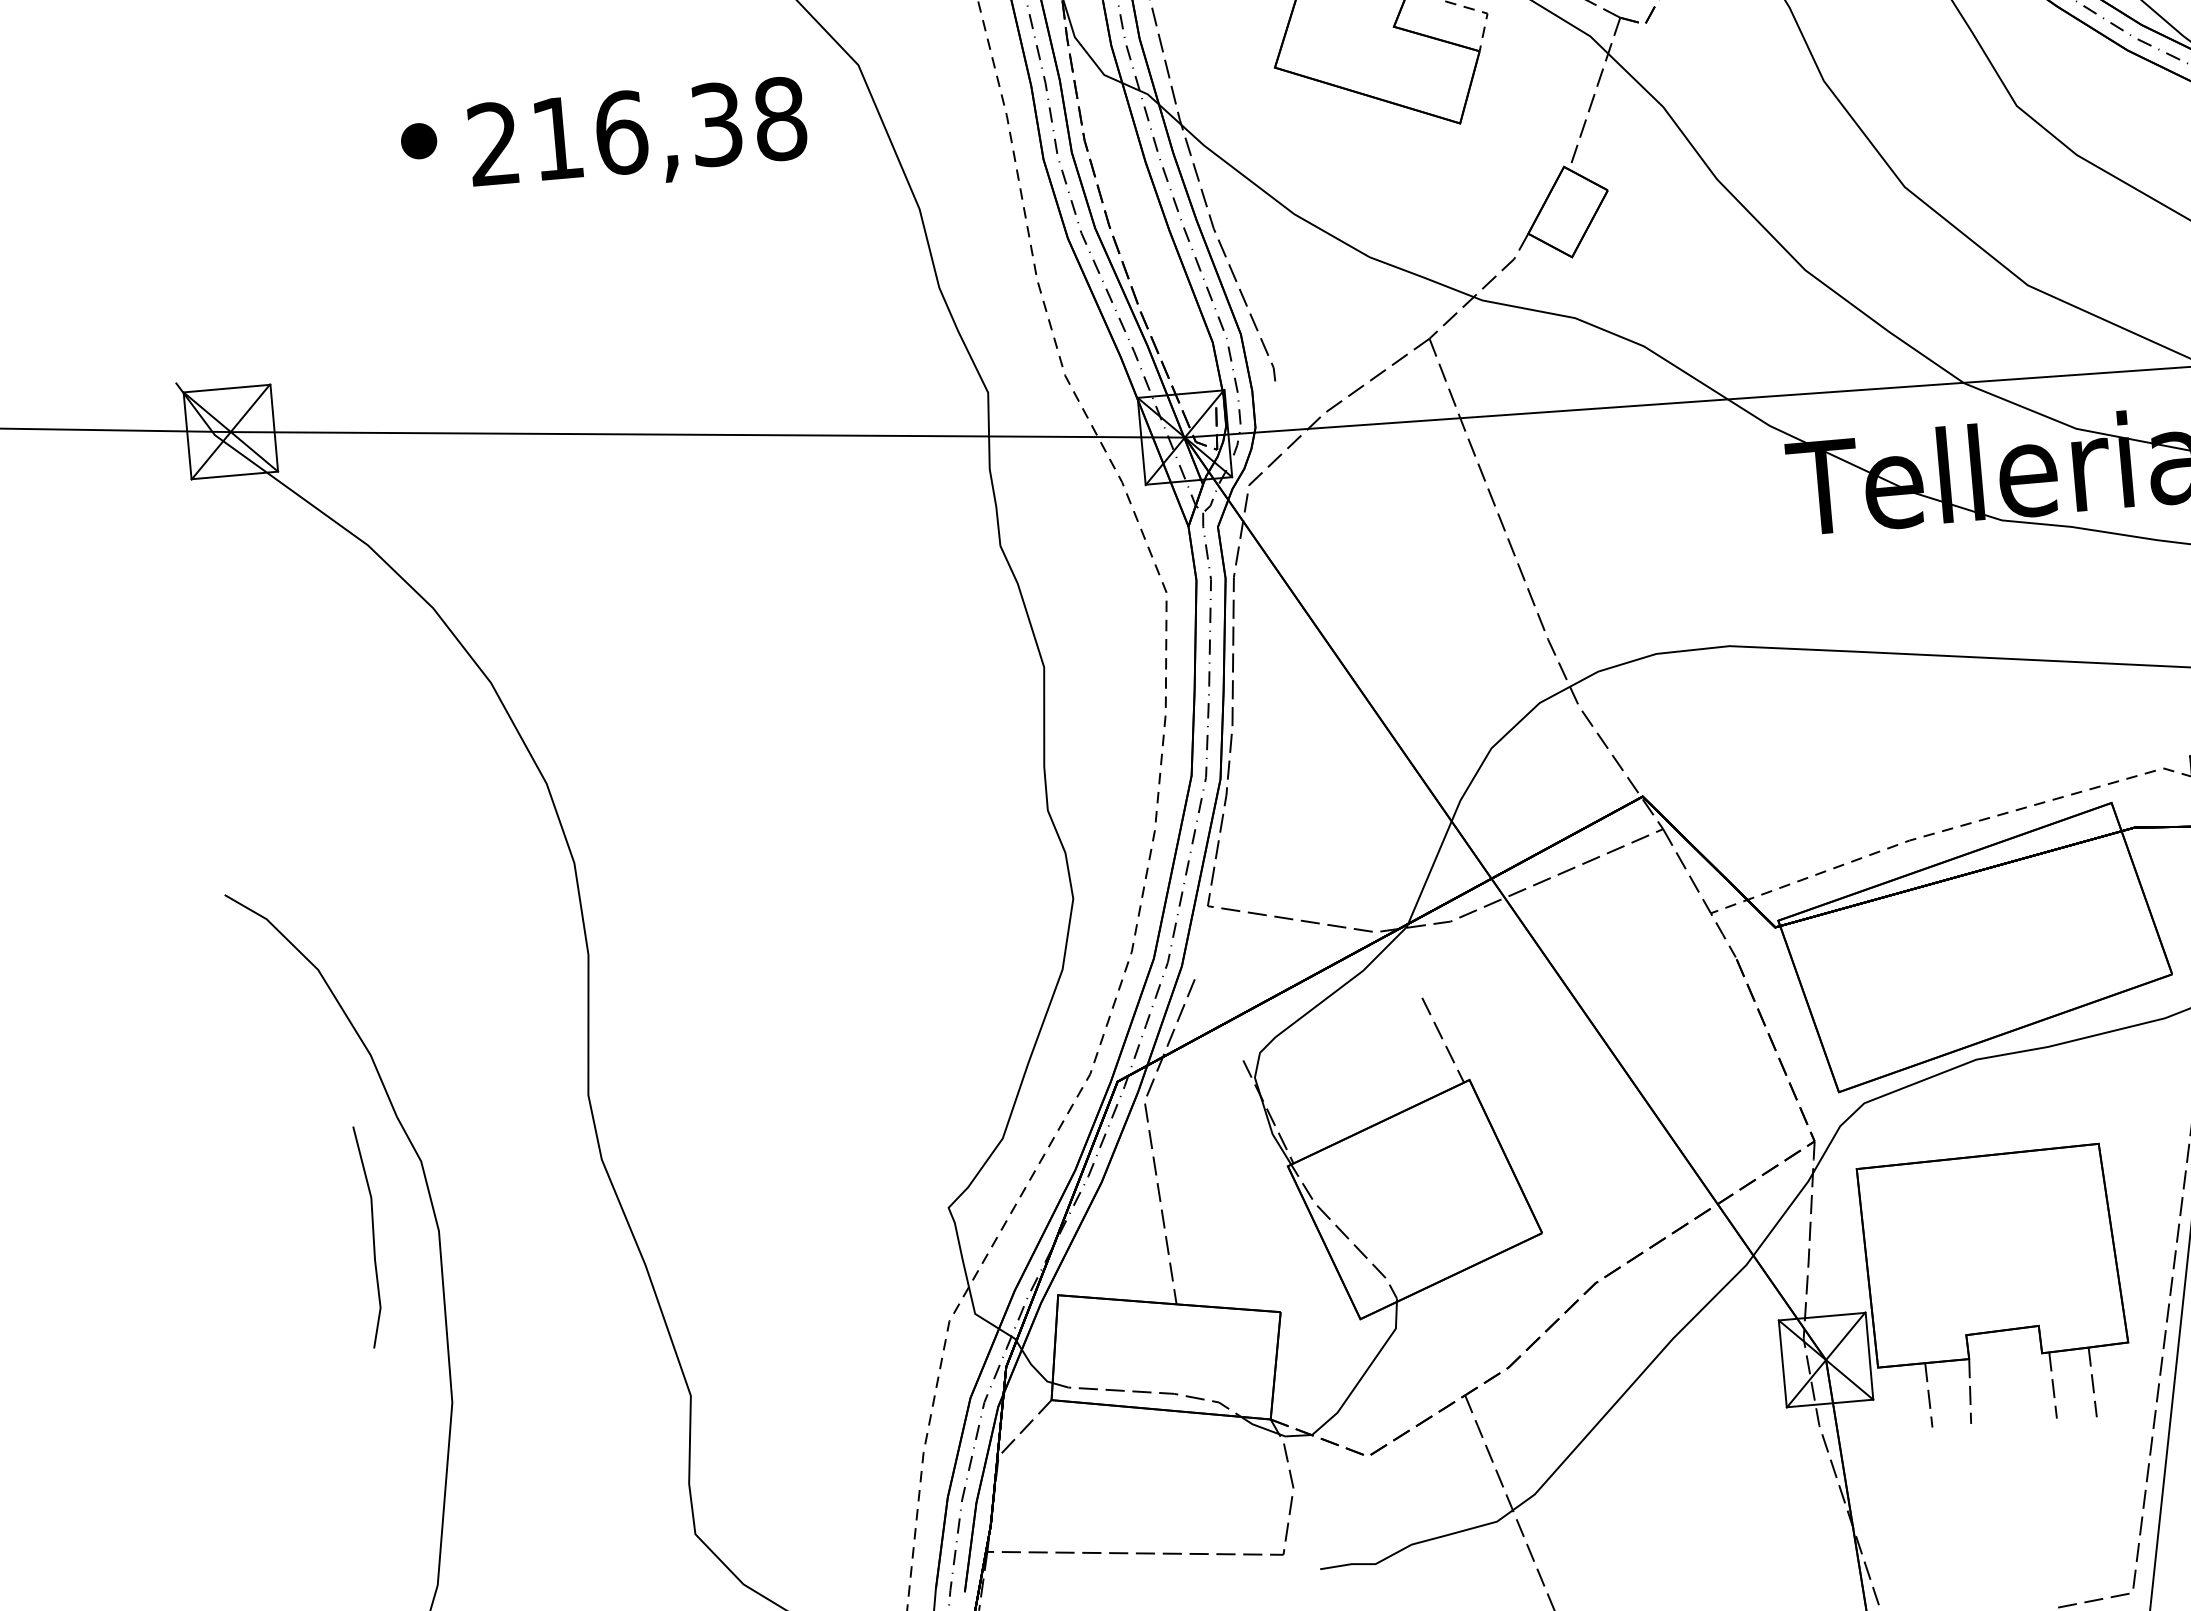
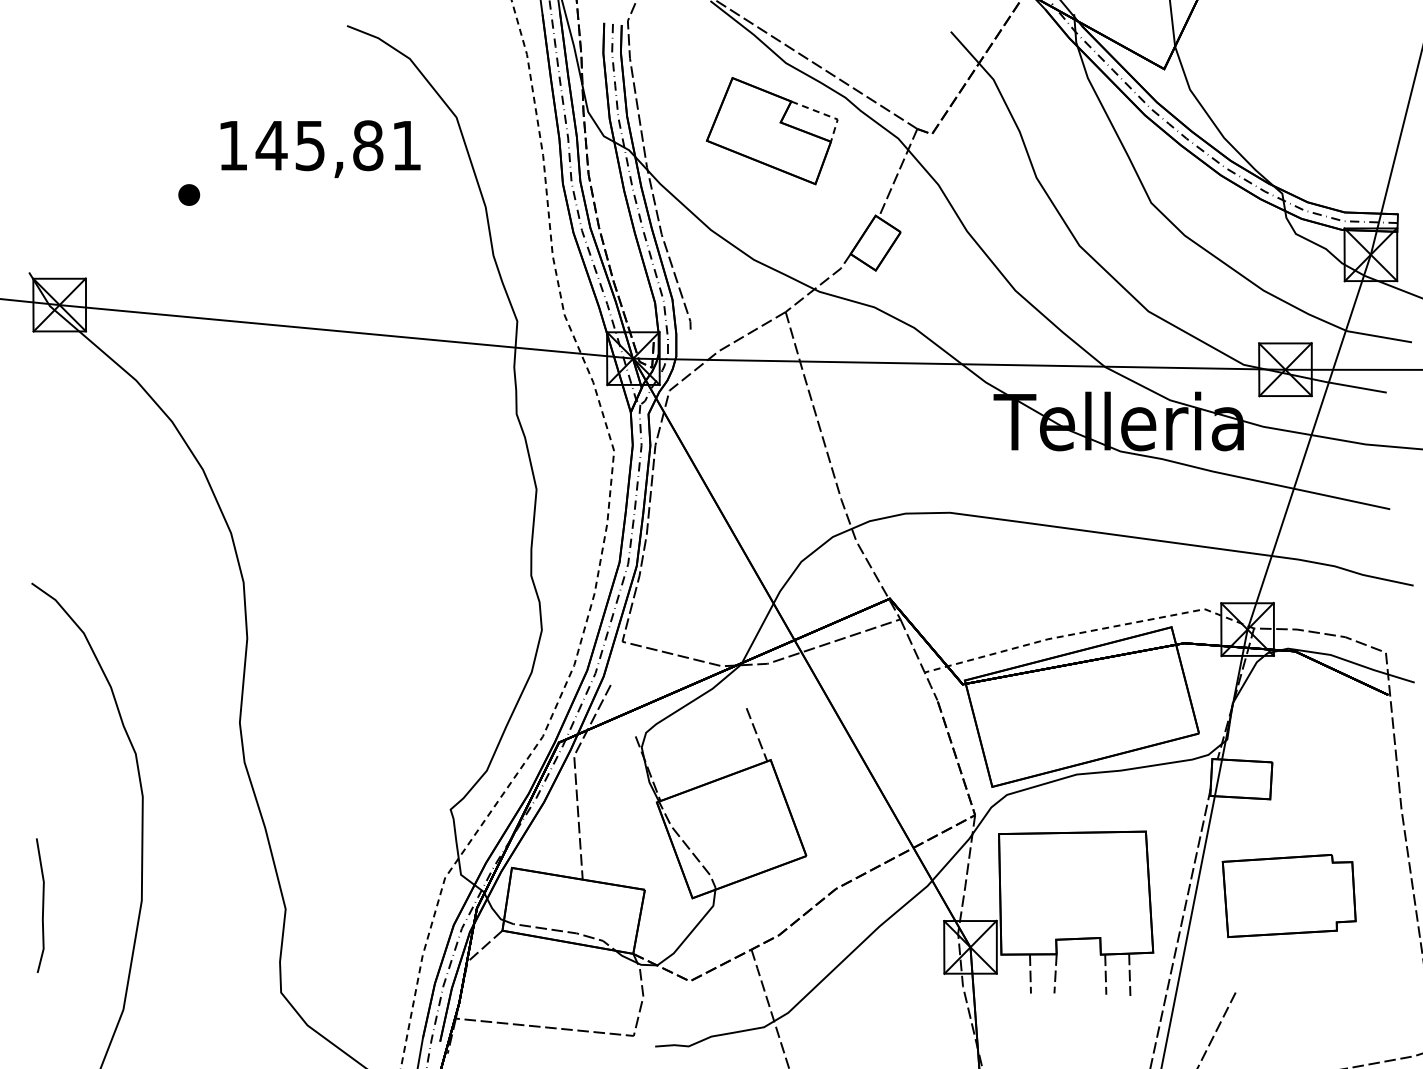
text: (636, 131) -> (319, 145), 216,38 -> 145,81
part: (419, 140) -> (189, 194), moved
line: (372, 1236) -> (42, 905), moved

